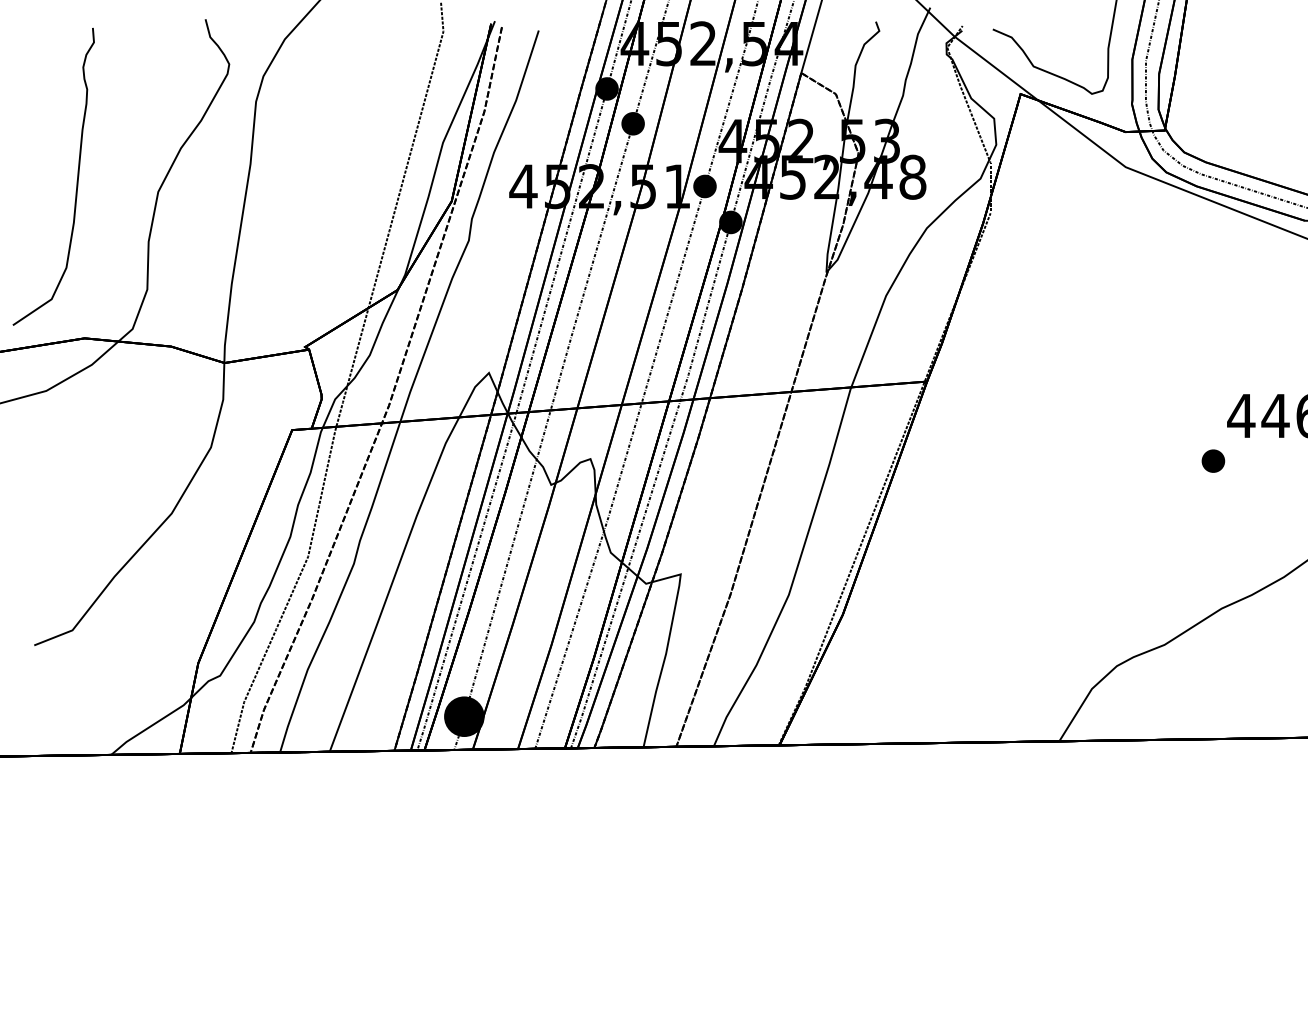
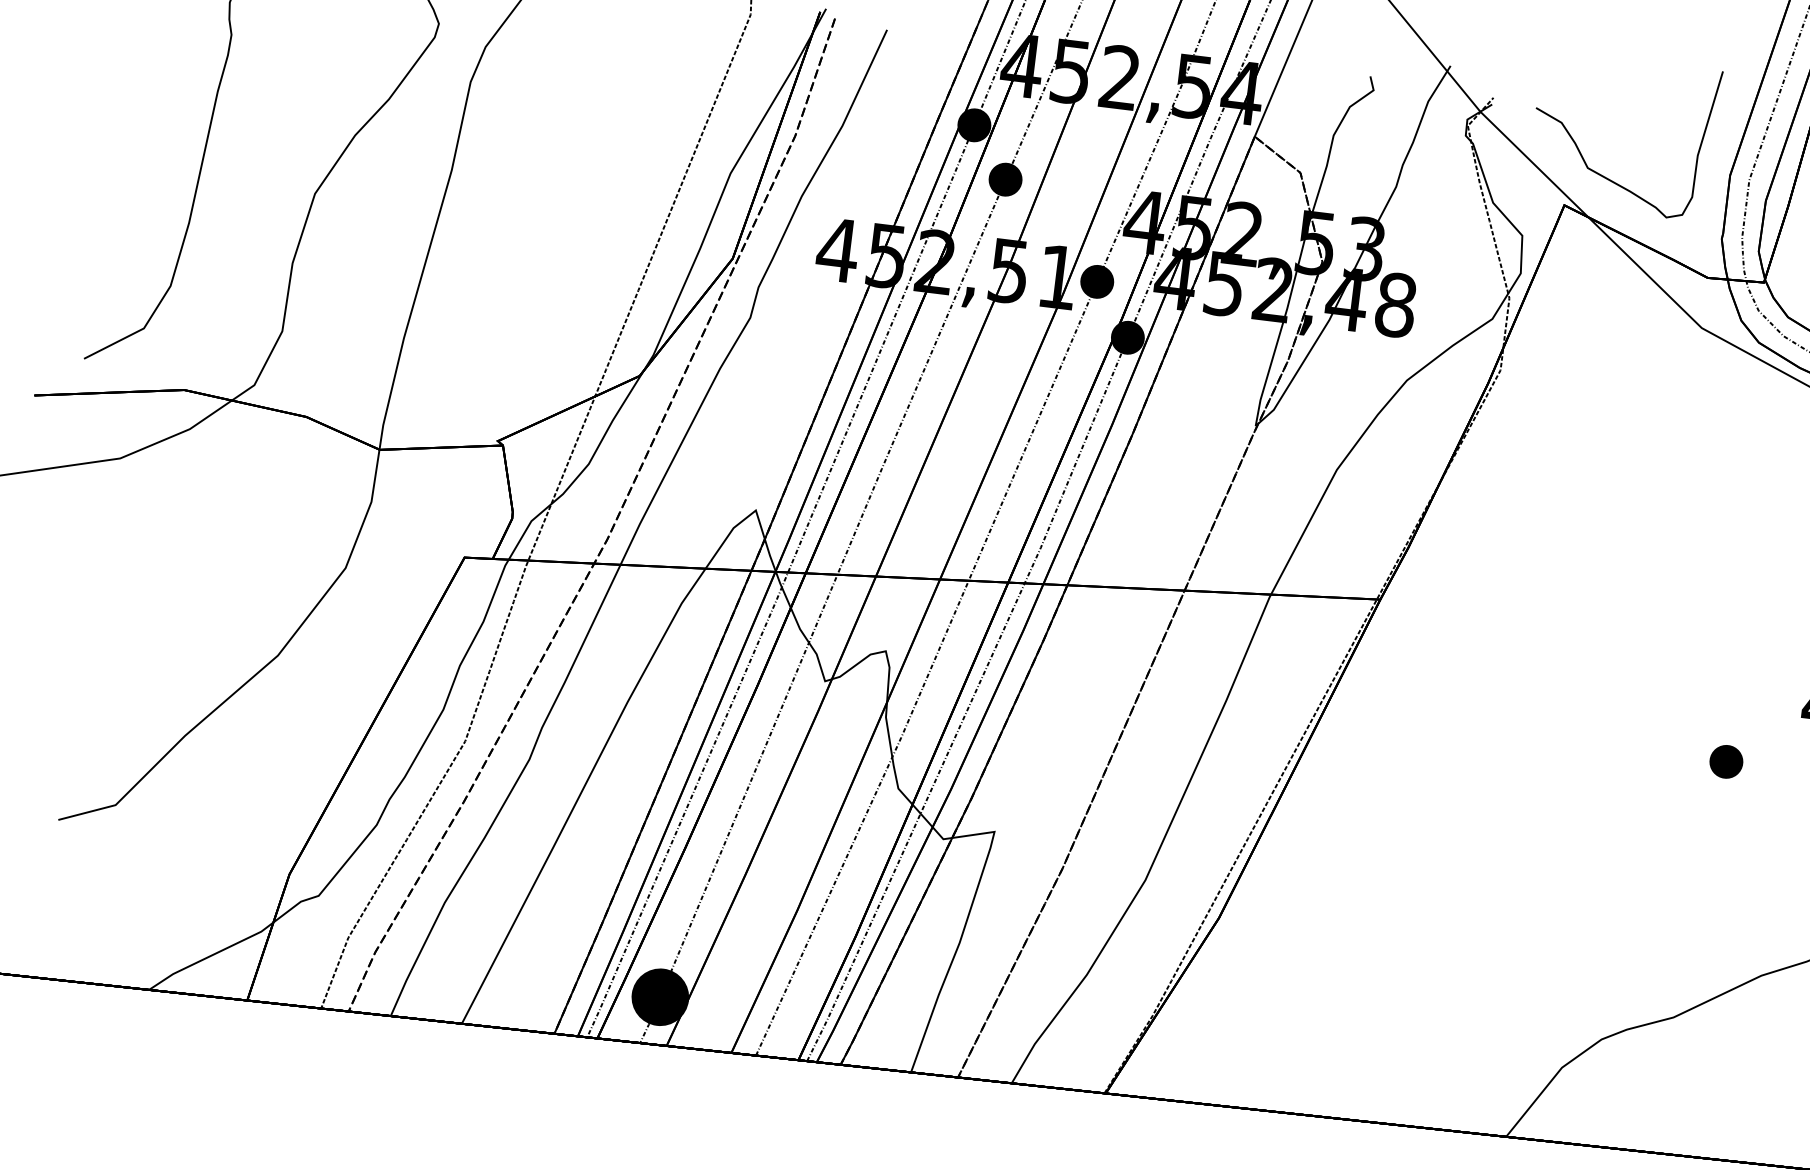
part: (1213, 460) -> (1726, 760), moved

